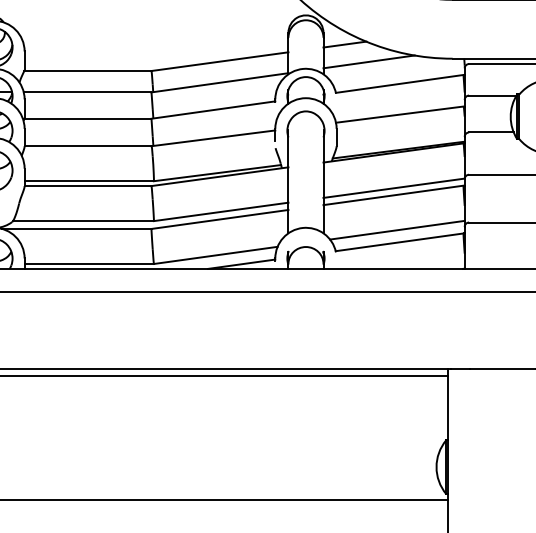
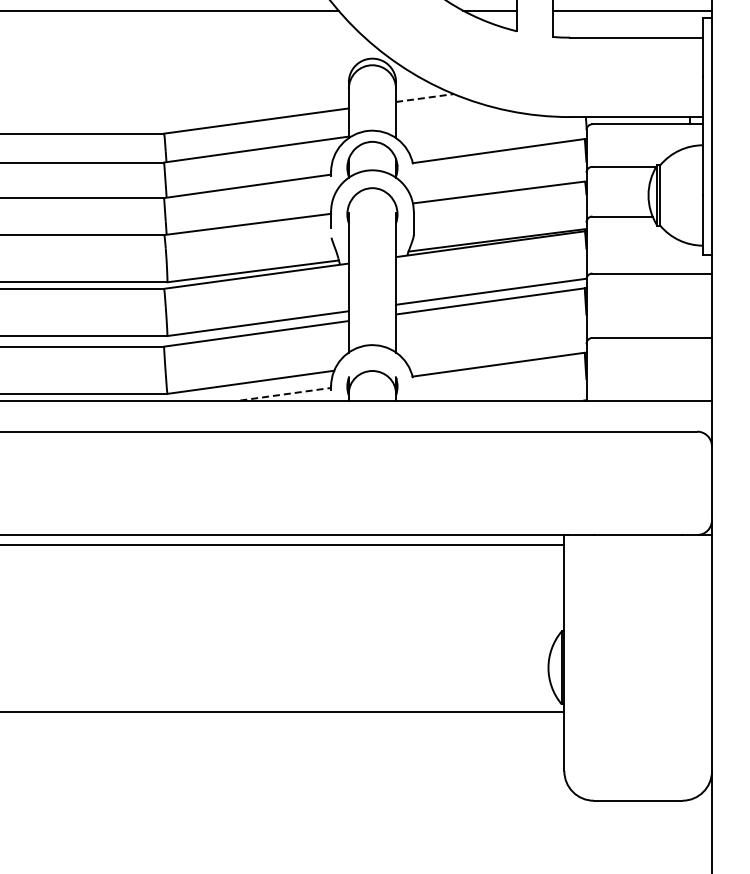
line: (345, 44) -> (425, 97), solid -> dashed
line: (369, 61) -> (457, 121), removed
line: (397, 229) -> (495, 347), removed
line: (241, 264) -> (285, 394), solid -> dashed

